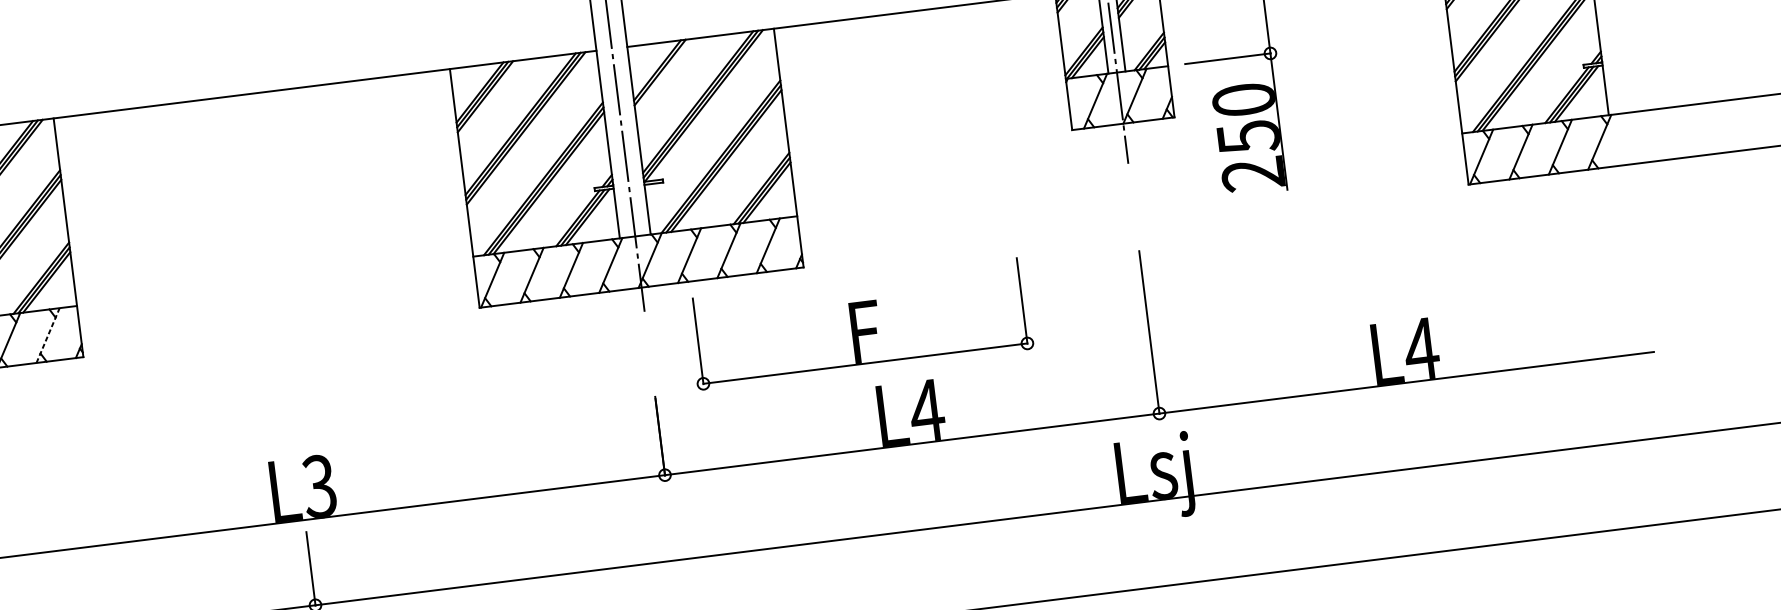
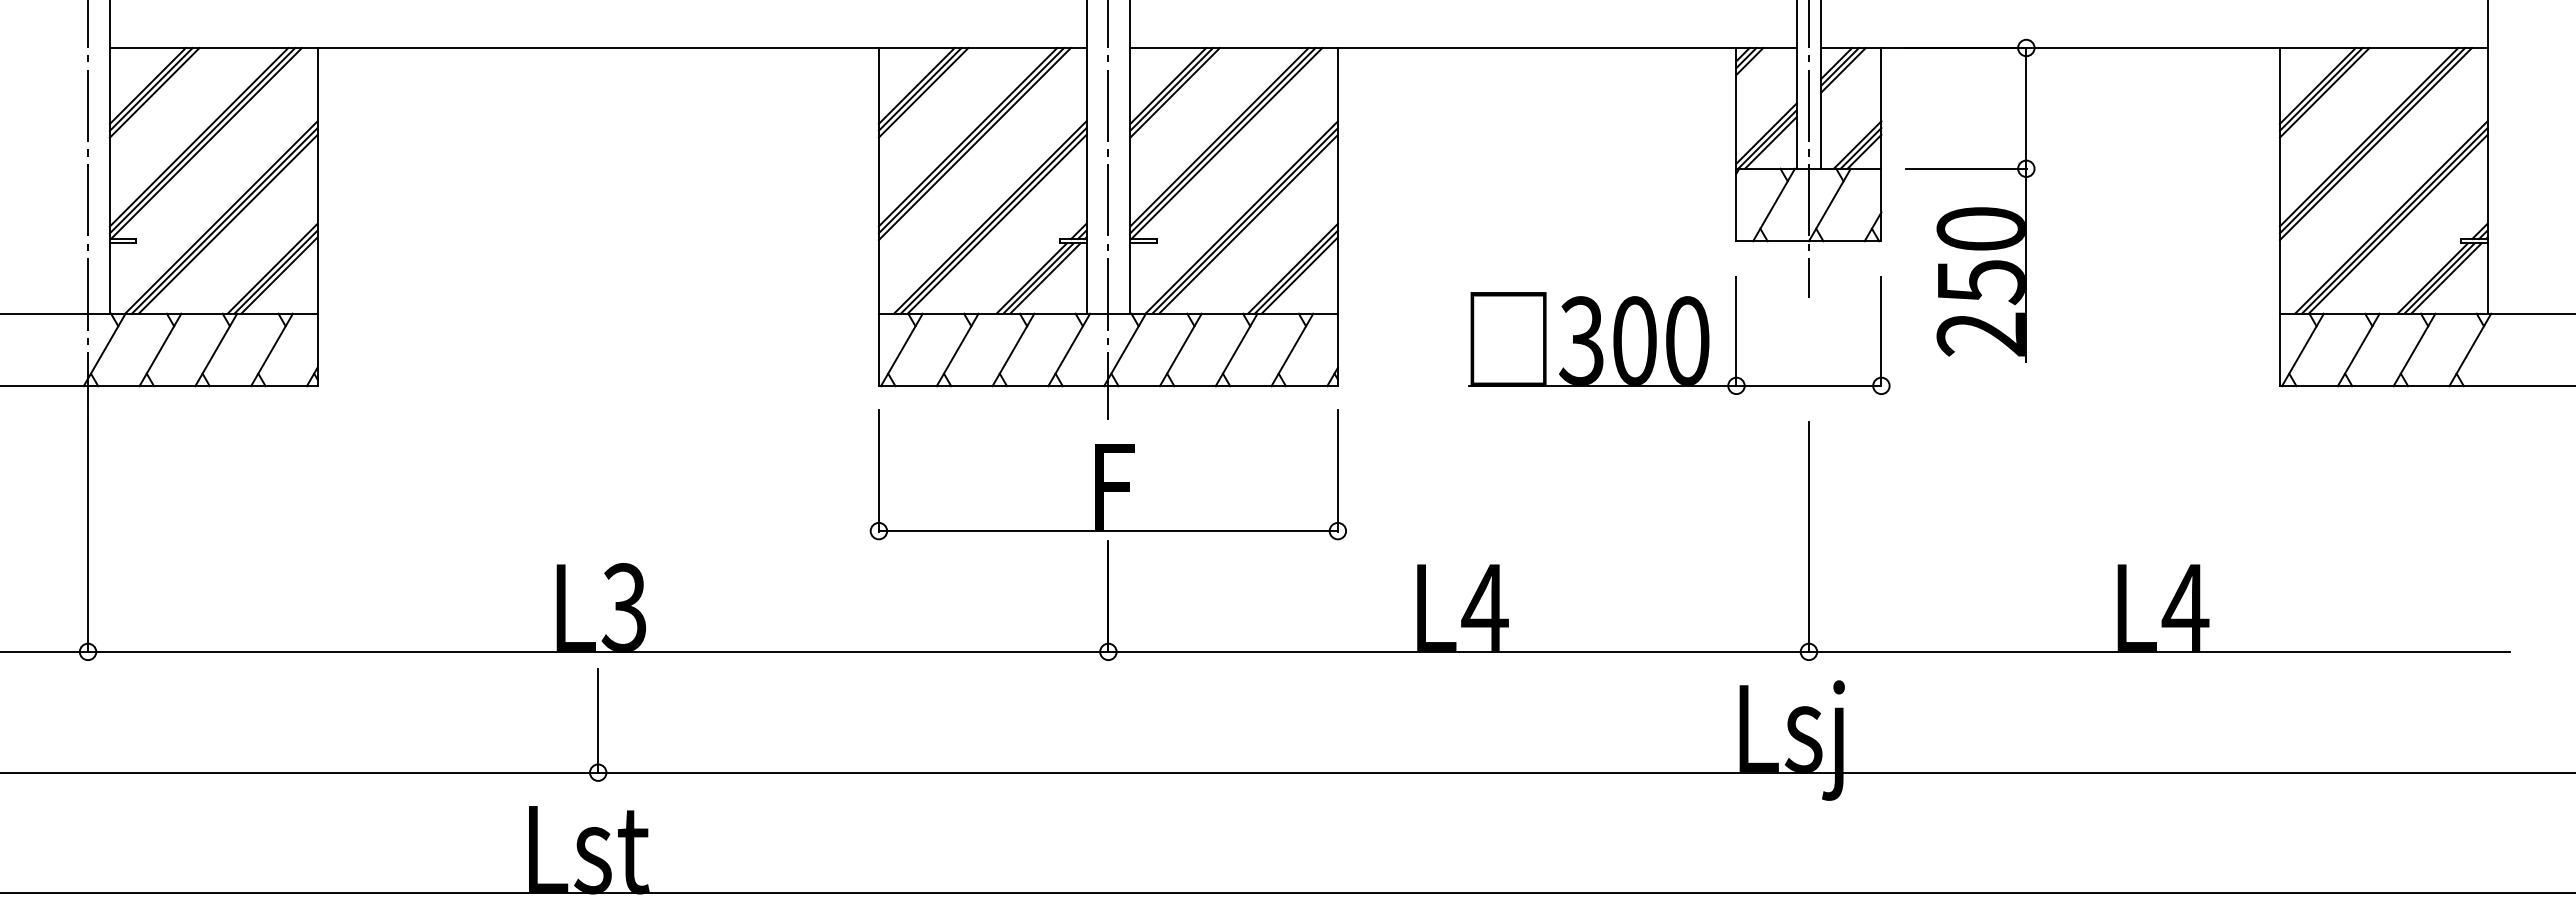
line: (662, 74) -> (1174, 92), added
part: (1040, 201) -> (1679, 335), added
part: (859, 323) -> (1107, 474), moved
line: (48, 335) -> (272, 349), dashed -> solid

